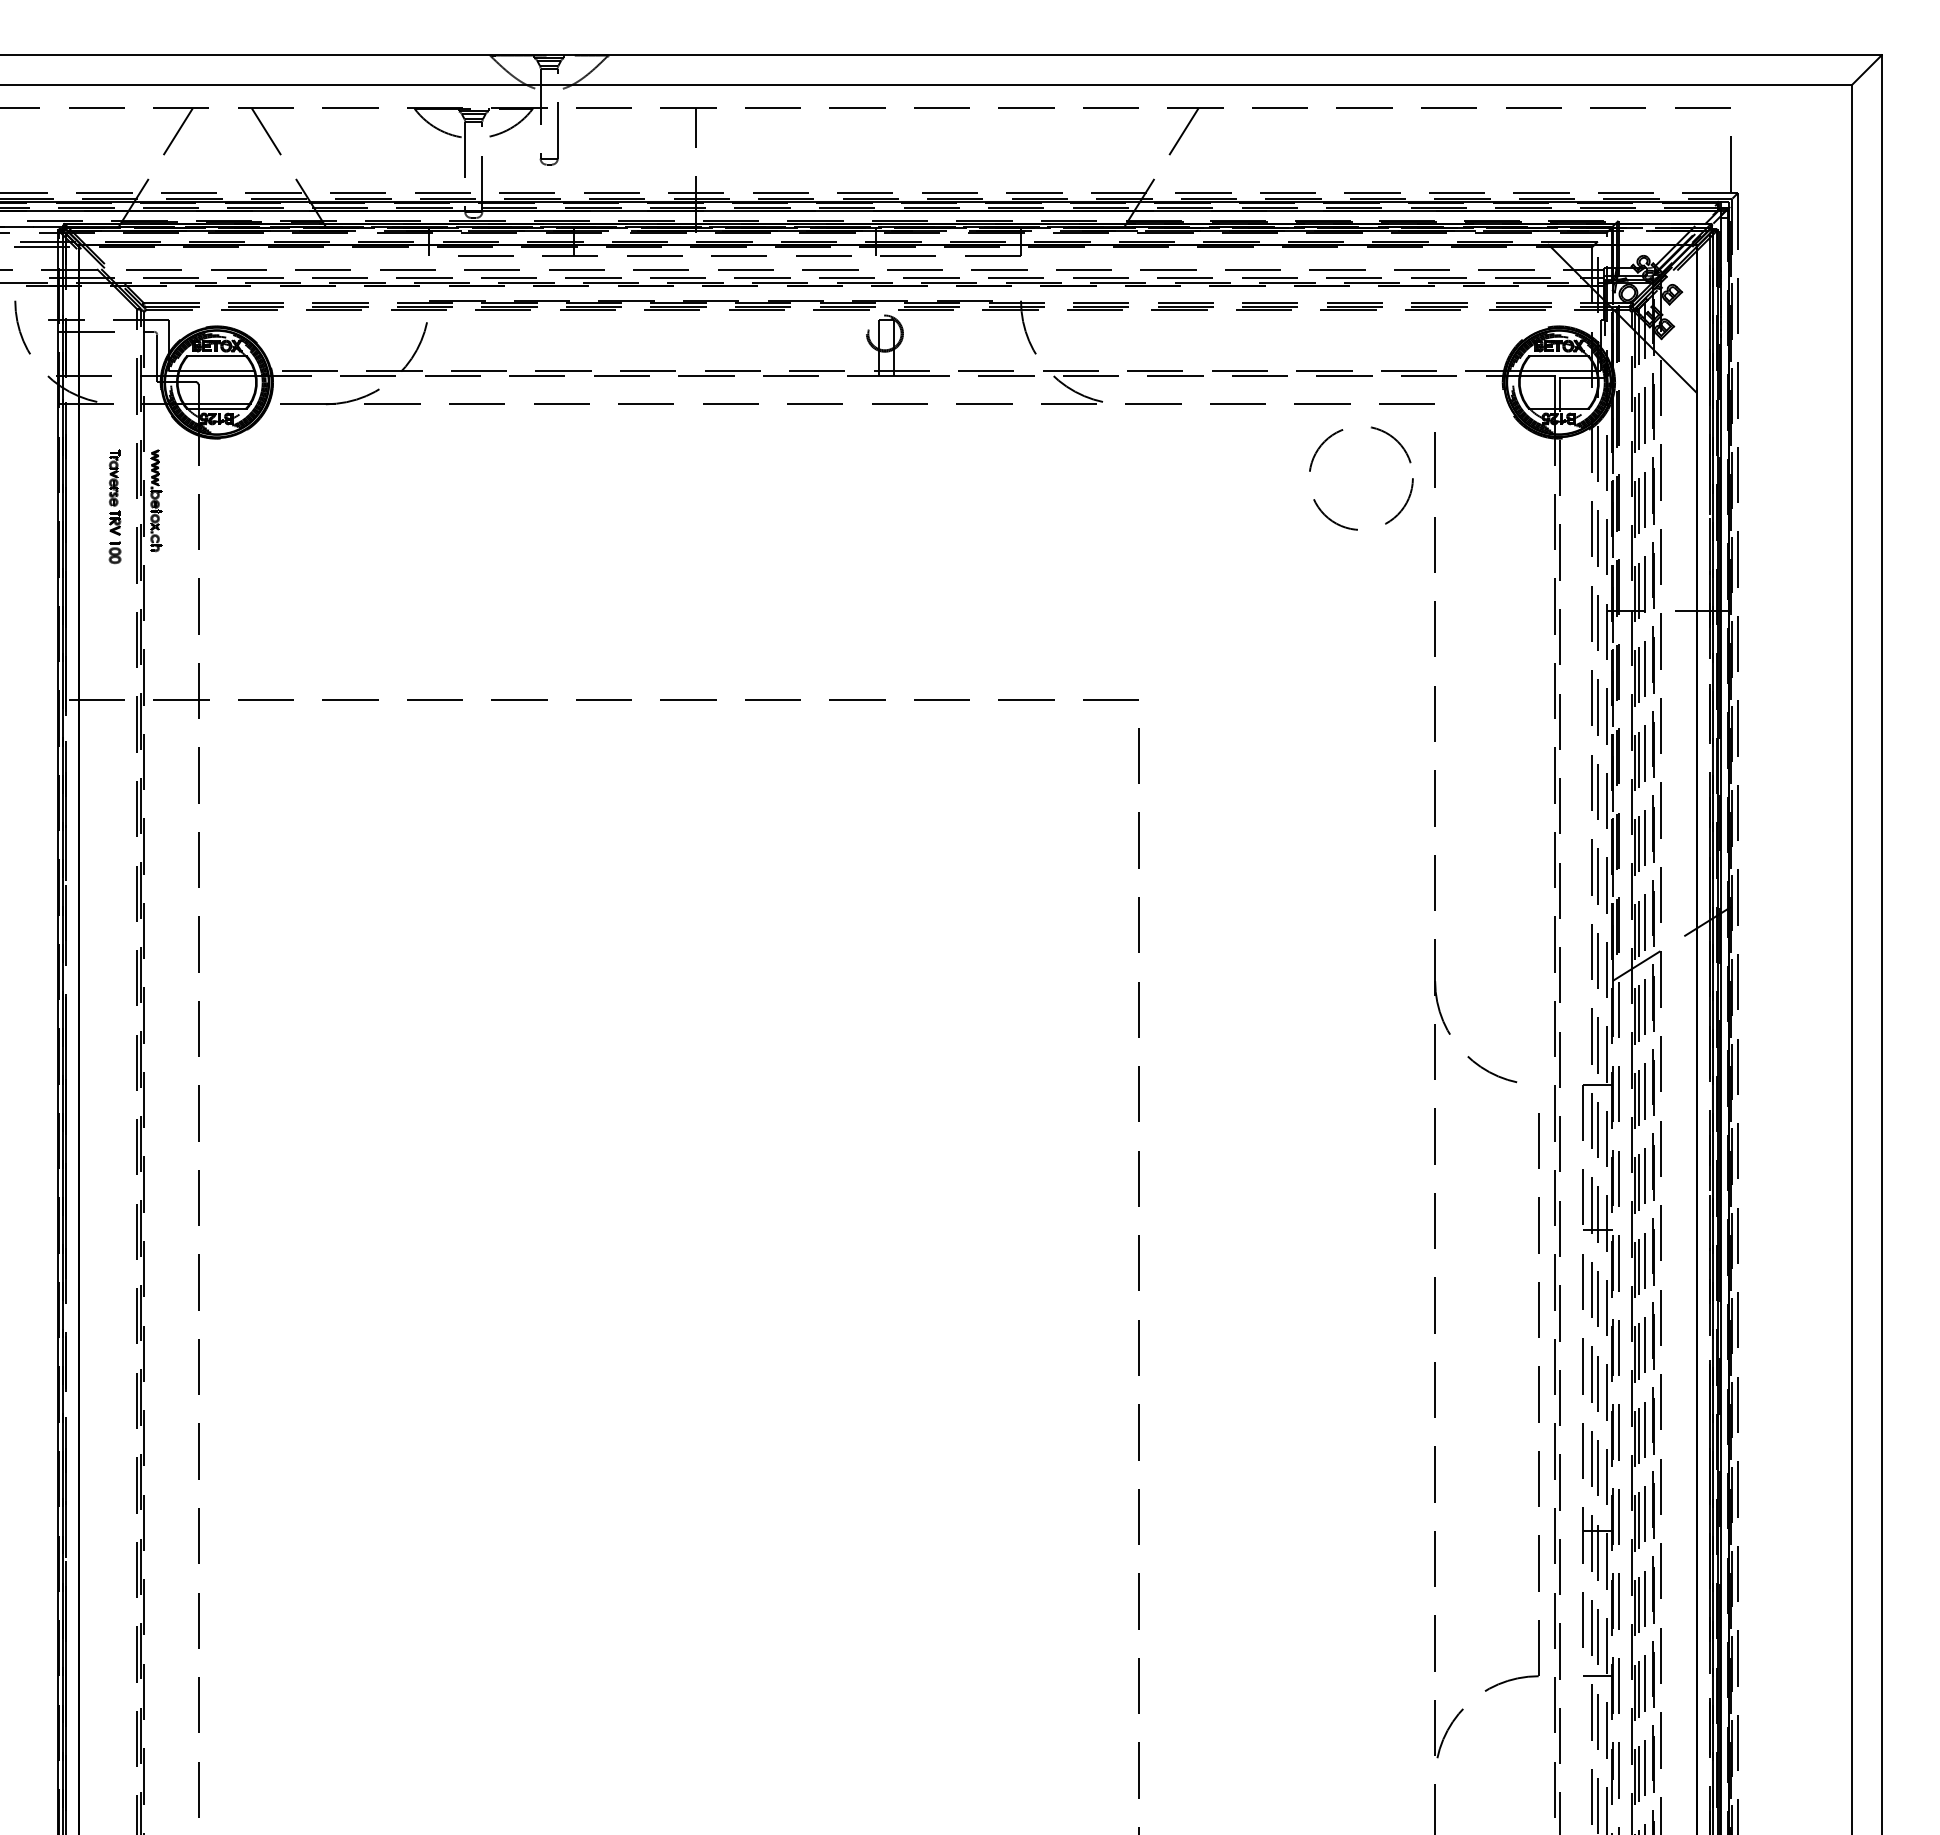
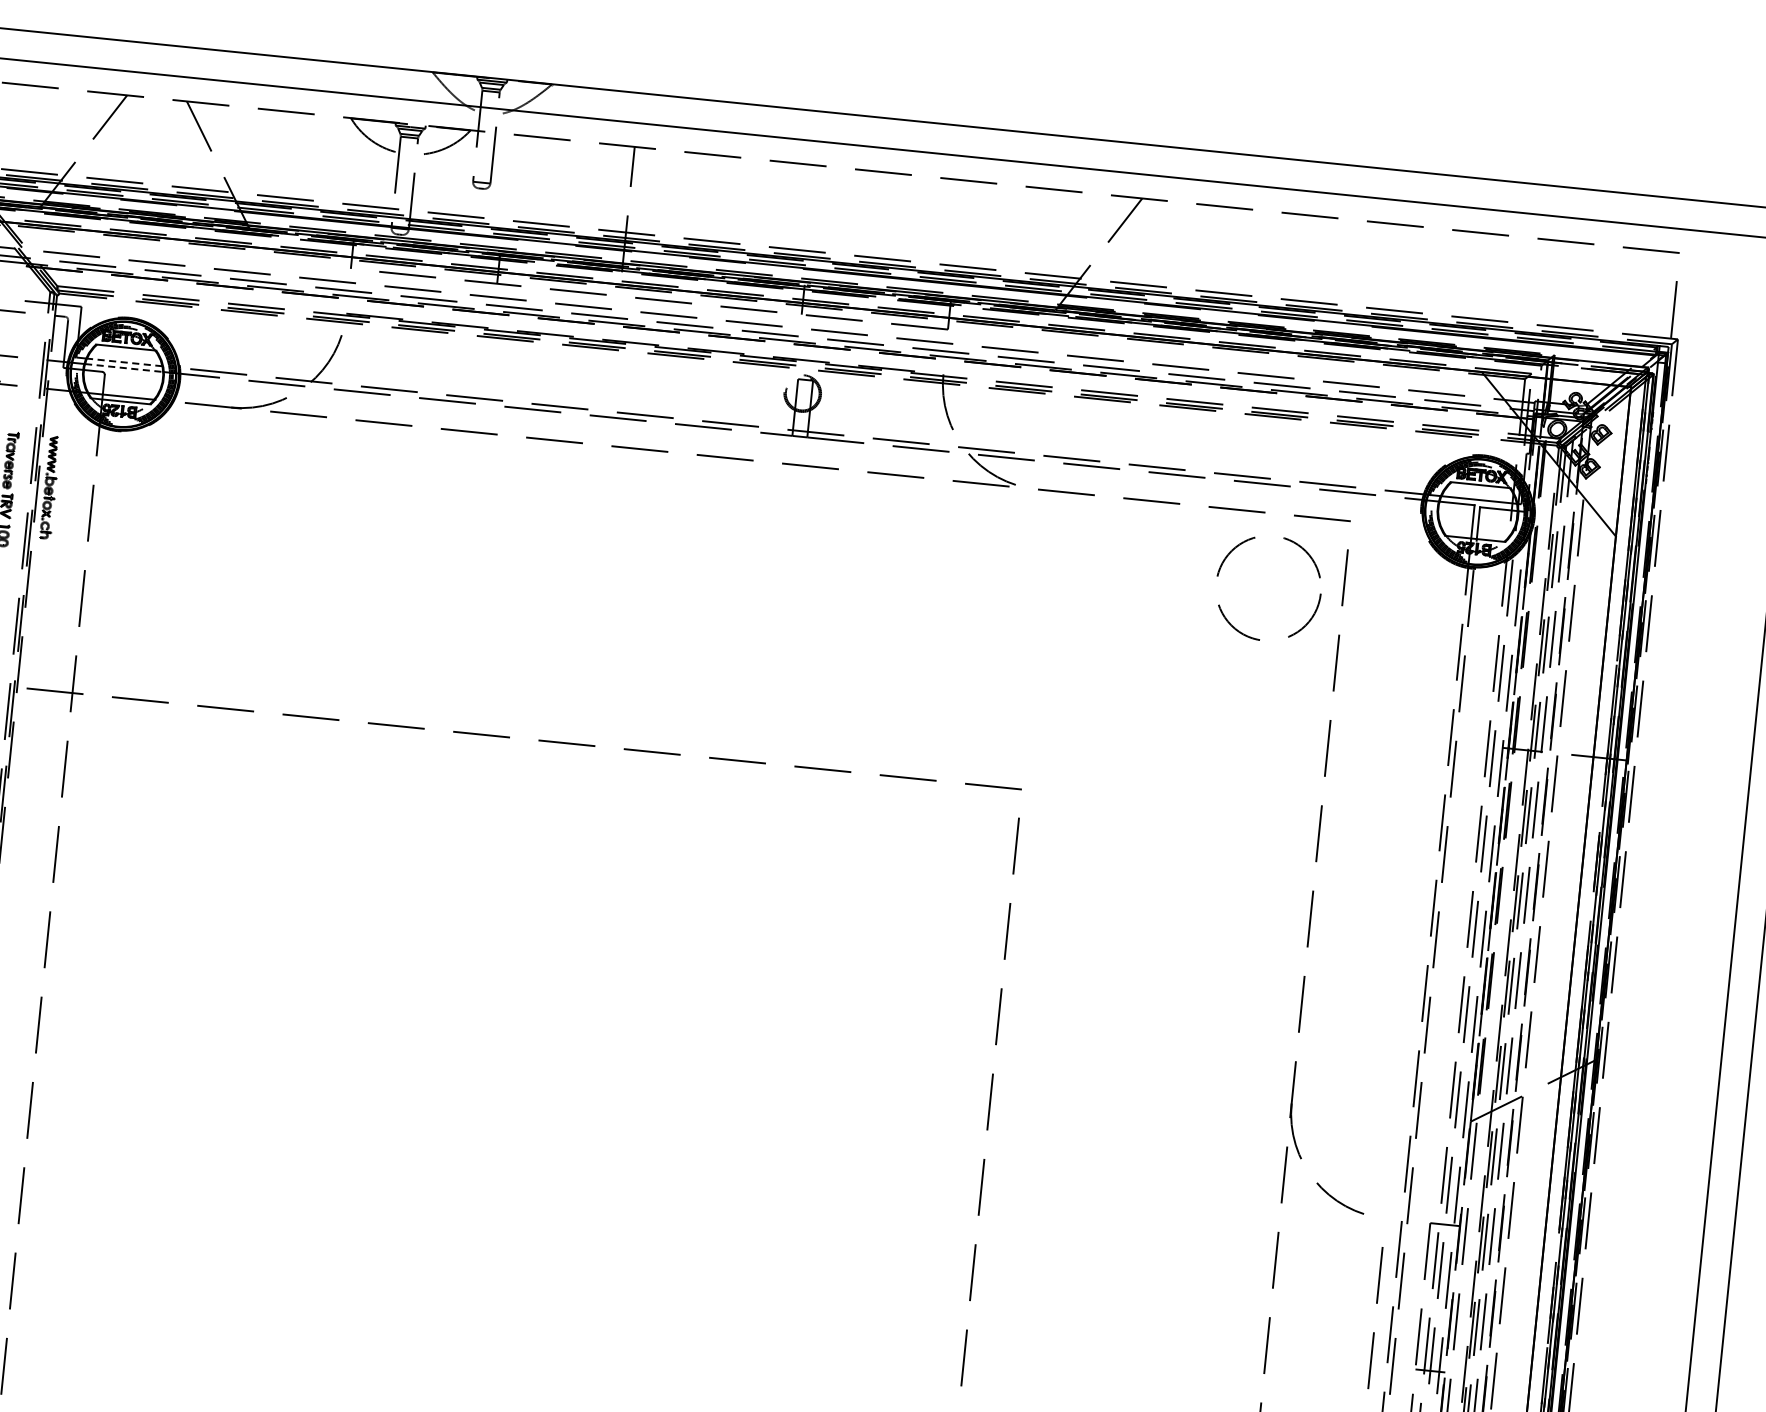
line: (216, 370) -> (124, 362), solid -> dashed
line: (216, 376) -> (123, 368), solid -> dashed

